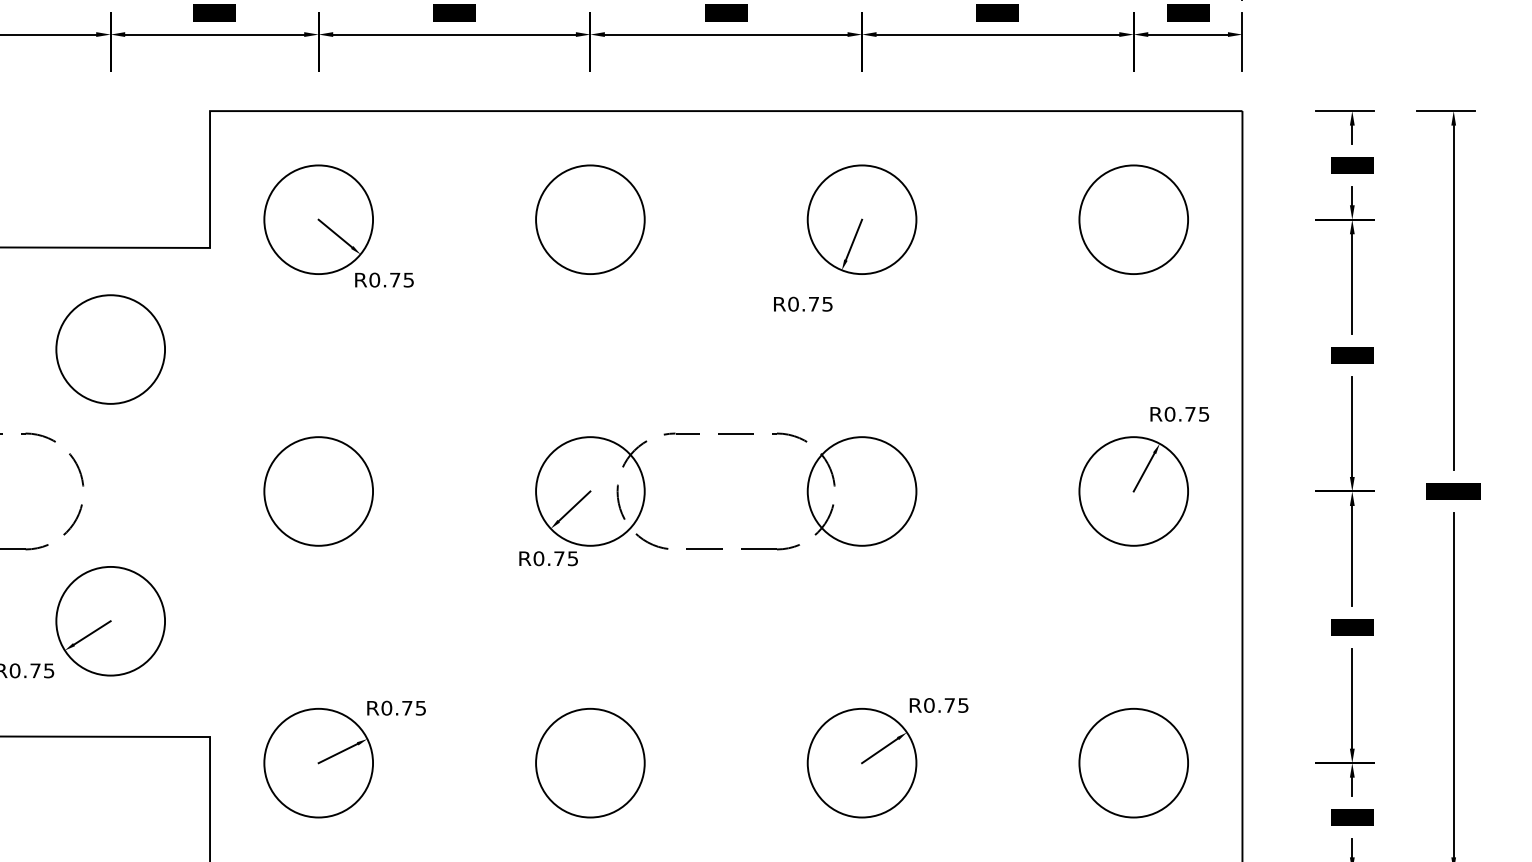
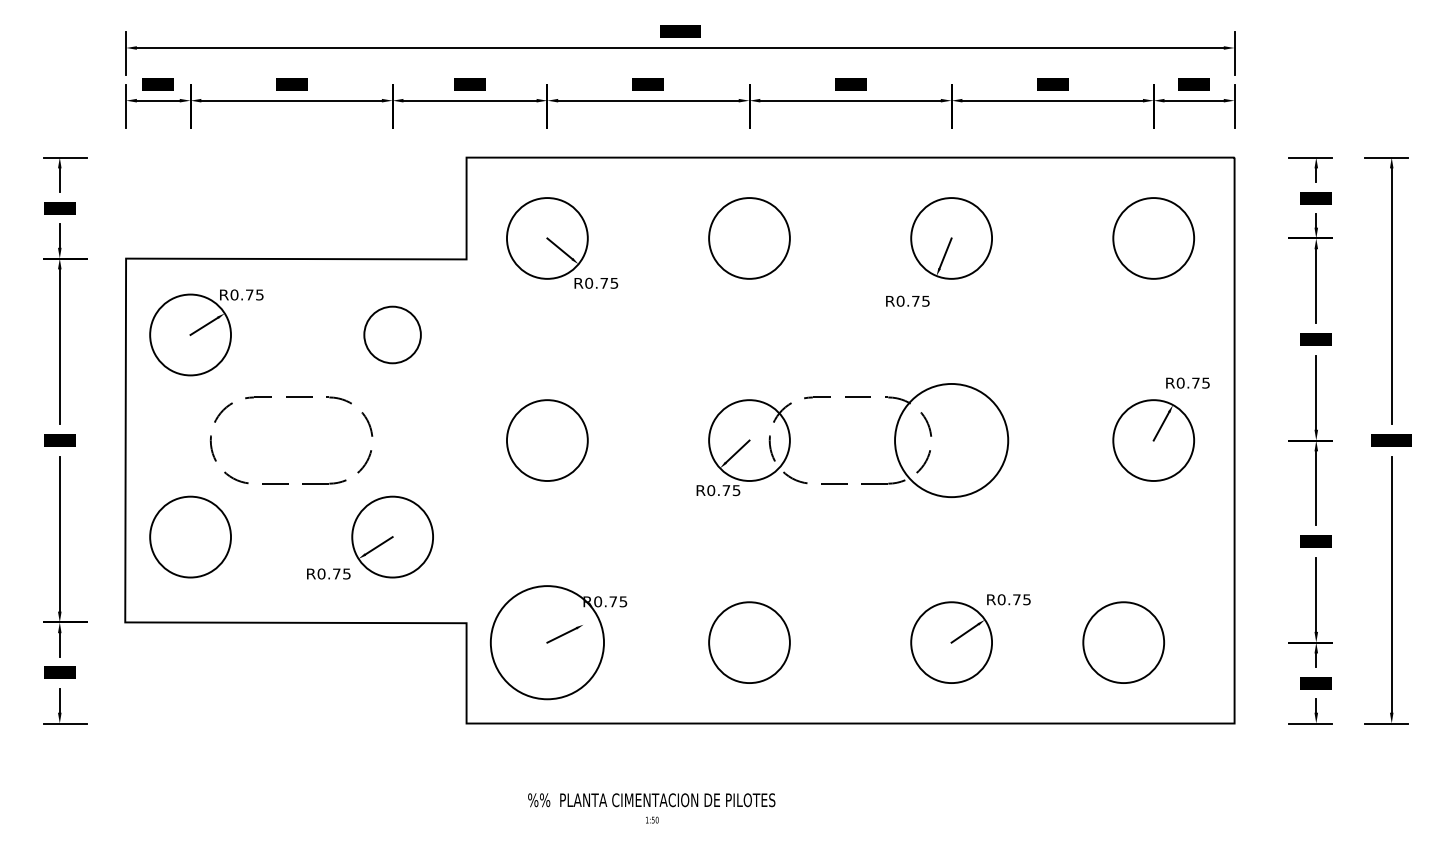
circle: (110, 348) -> (392, 334), size x0.7
circle: (861, 491) -> (951, 440), size x1.4
circle: (317, 762) -> (546, 642), size x1.4
circle: (1133, 762) -> (1123, 642), moved

